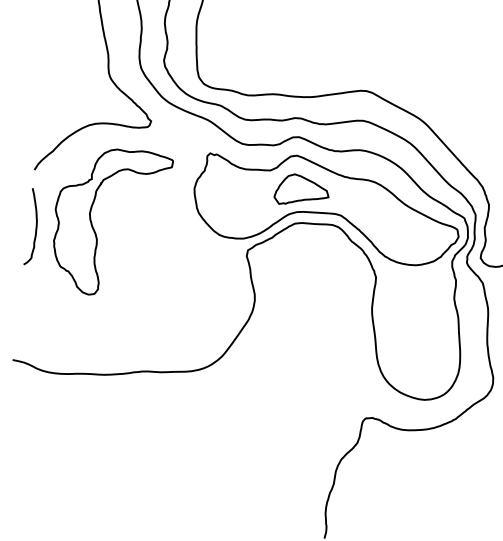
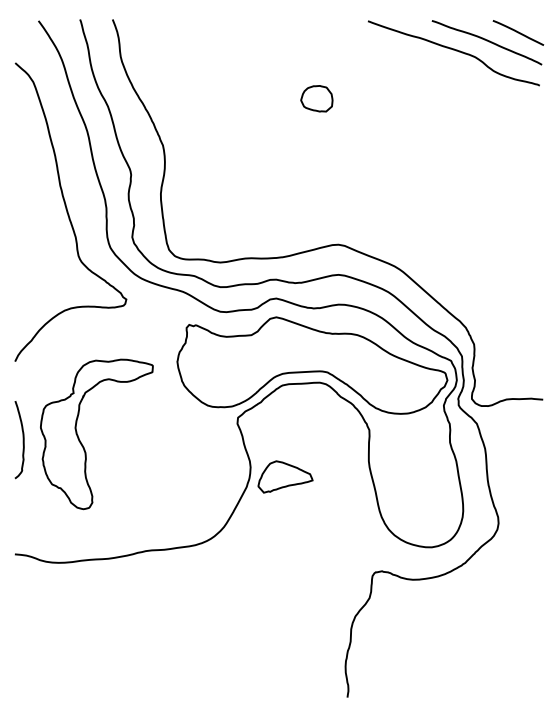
part: (302, 190) -> (285, 476), moved
curve: (35, 227) -> (22, 440), moved
part: (95, 229) -> (82, 443), moved

